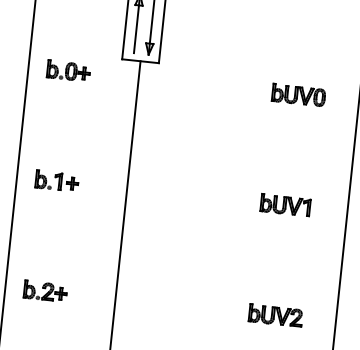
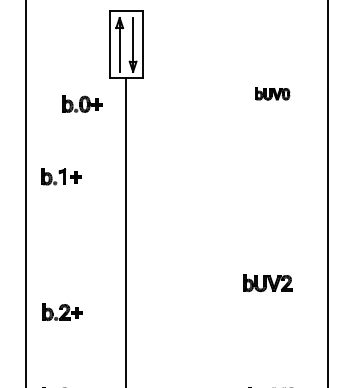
part: (68, 70) -> (82, 103), moved
part: (298, 94) -> (272, 93), size x0.7
part: (57, 181) -> (61, 176), moved
part: (284, 204) -> (270, 194), removed
part: (45, 290) -> (62, 311), moved
part: (275, 315) -> (267, 283), moved

